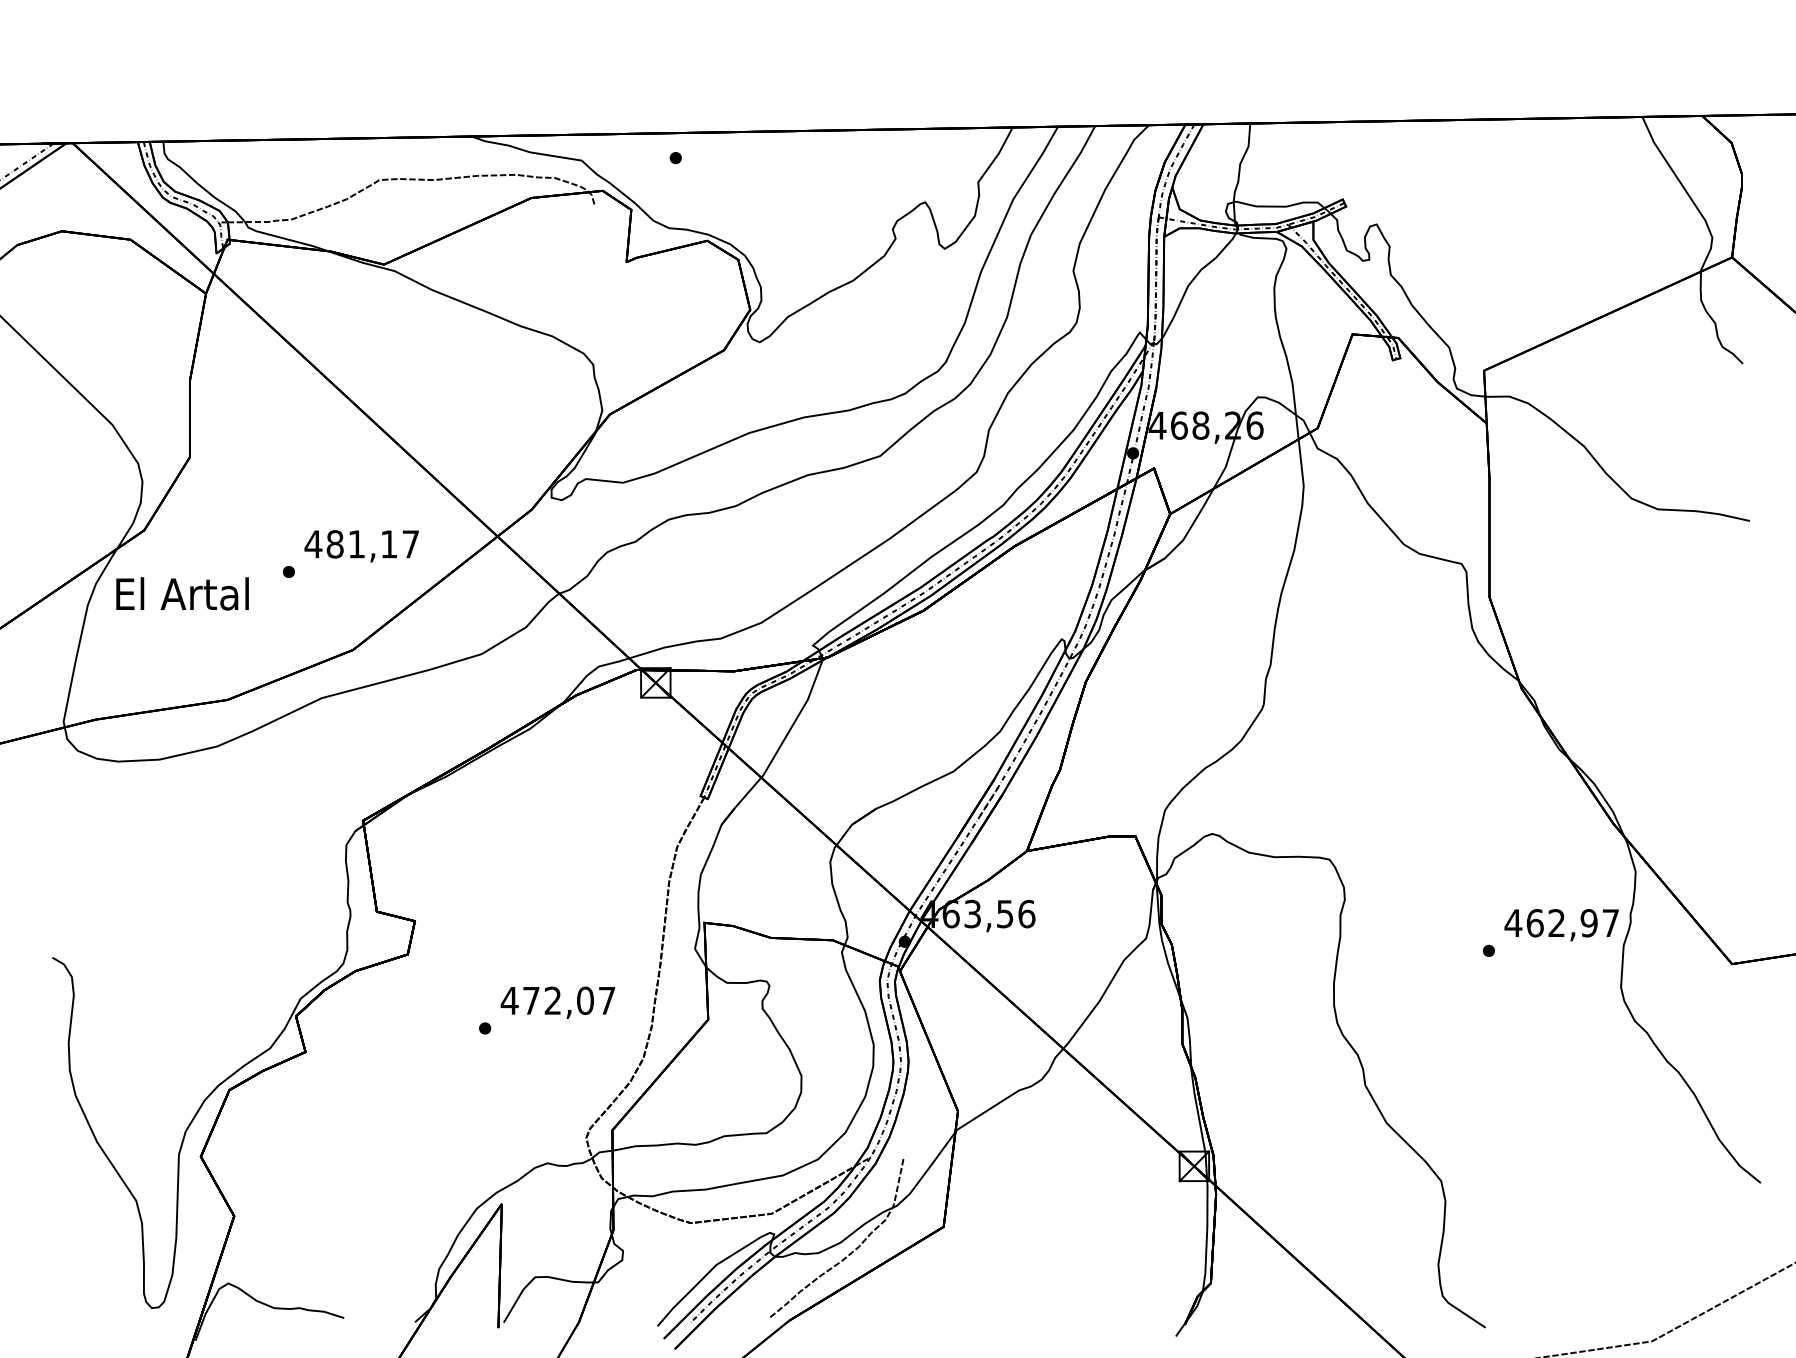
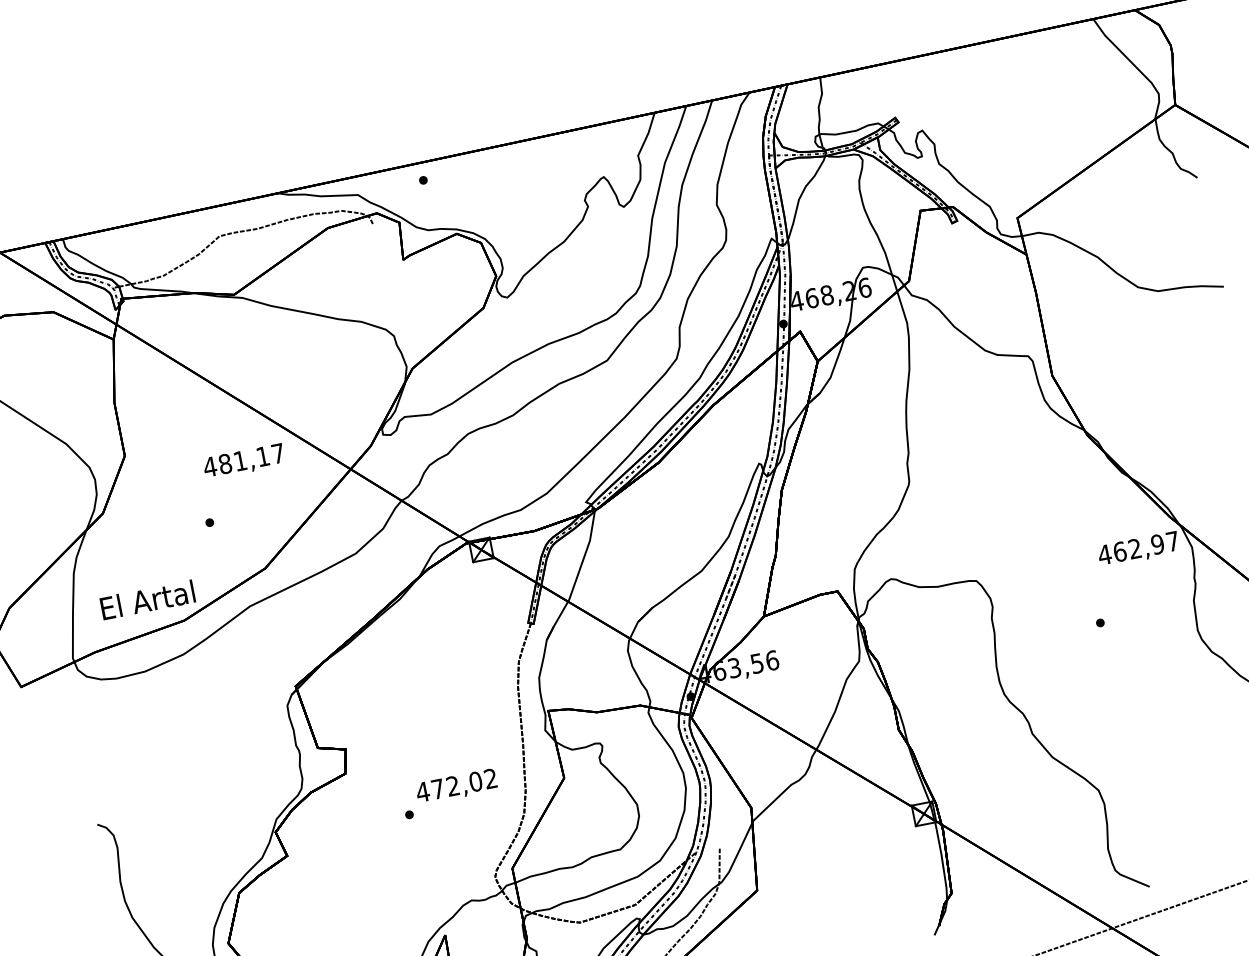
text: (361, 546) -> (243, 461), moved
text: (182, 593) -> (147, 599), moved
text: (1561, 925) -> (1138, 549), moved
text: (606, 1000) -> (490, 778), 472,07 -> 472,02

